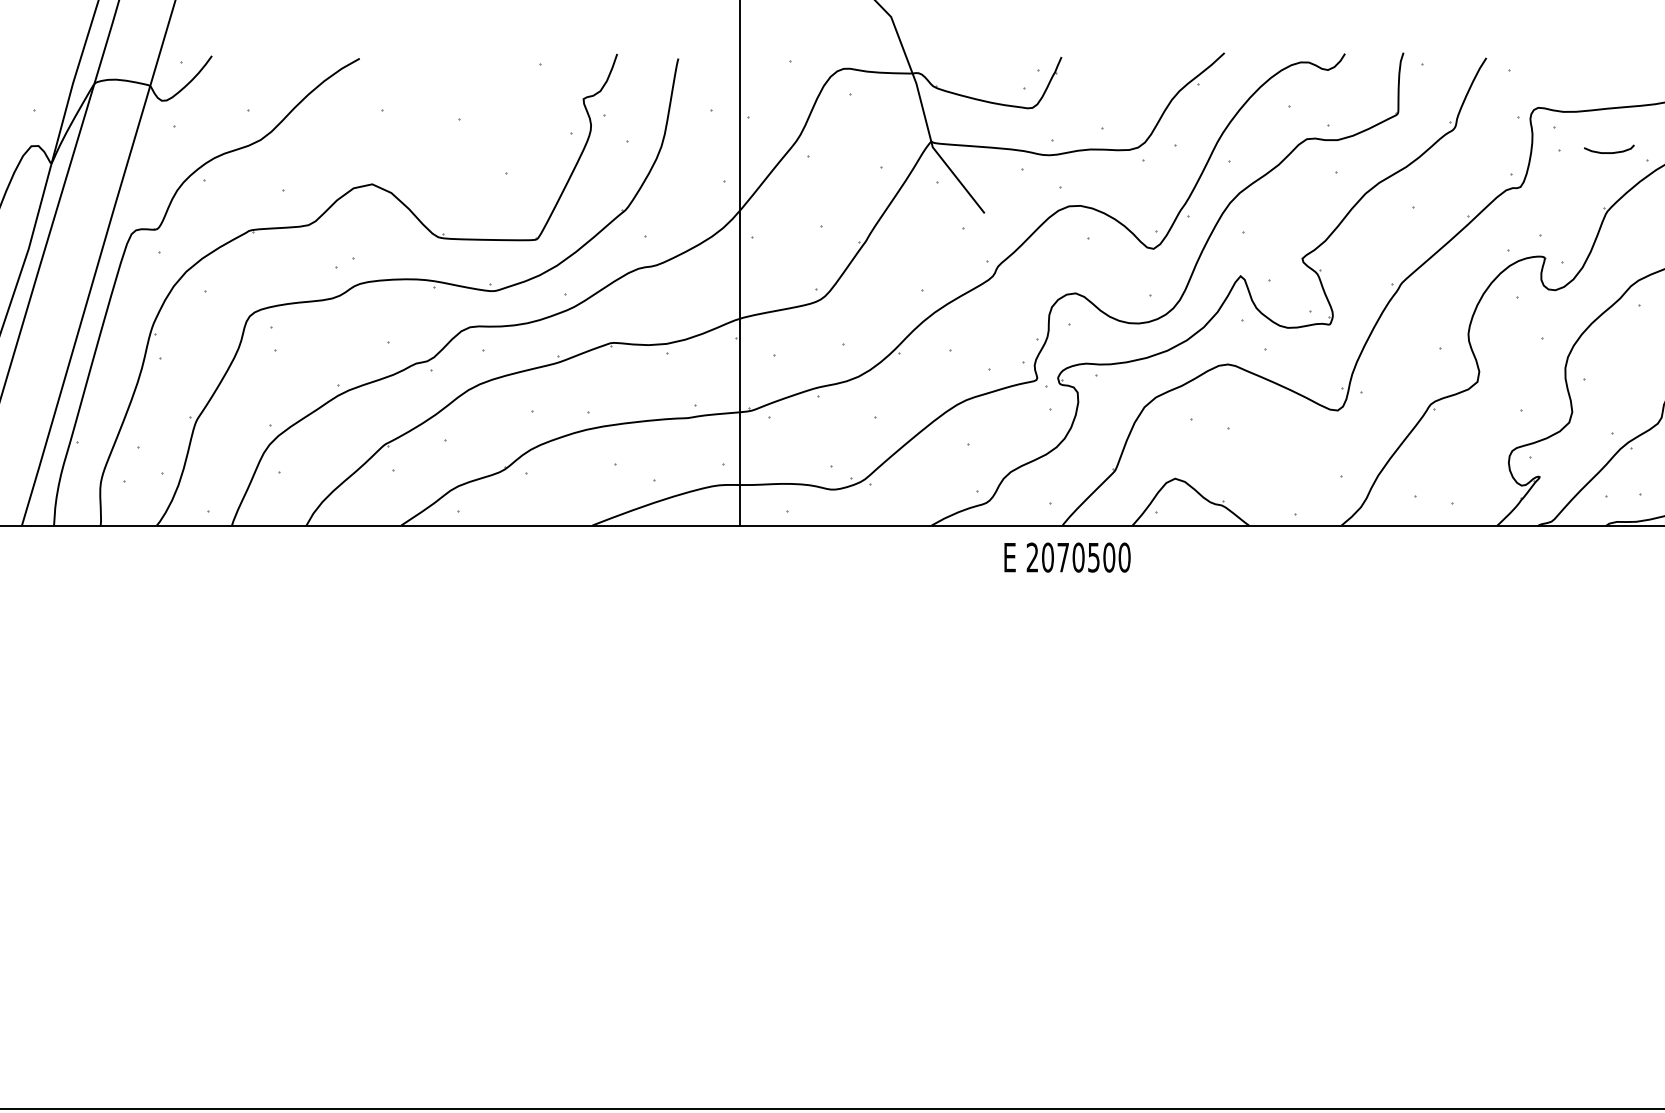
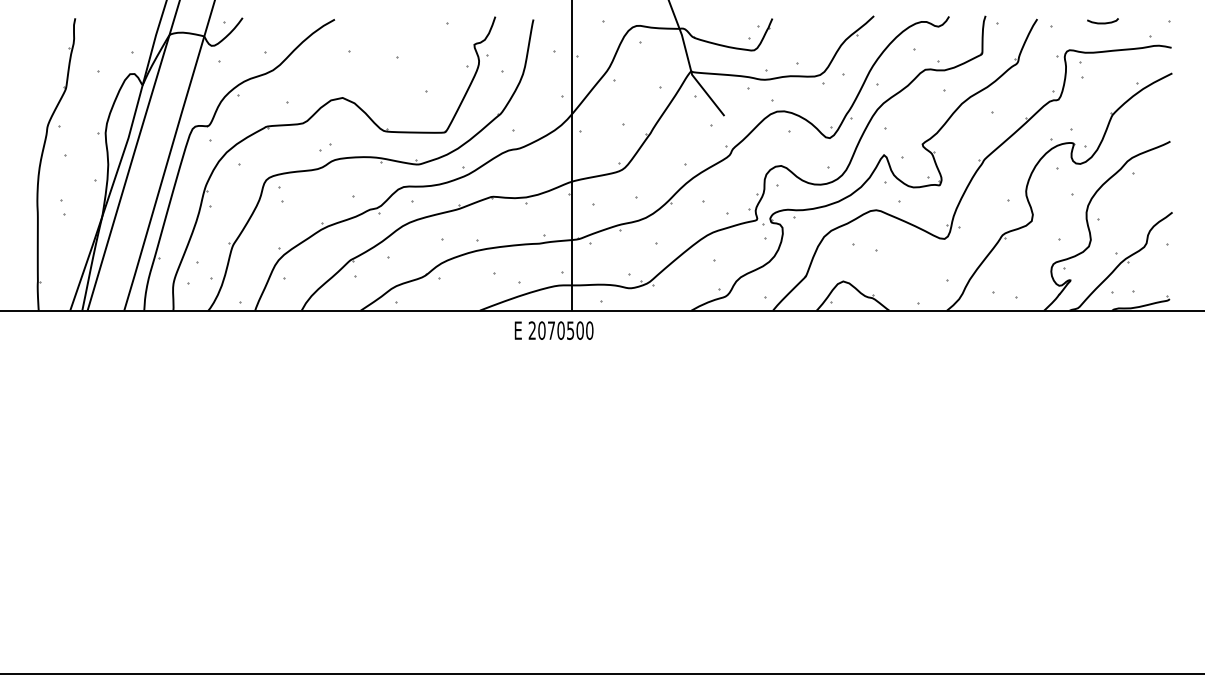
curve: (1608, 151) -> (1102, 22), moved
text: (1066, 557) -> (553, 330), moved

